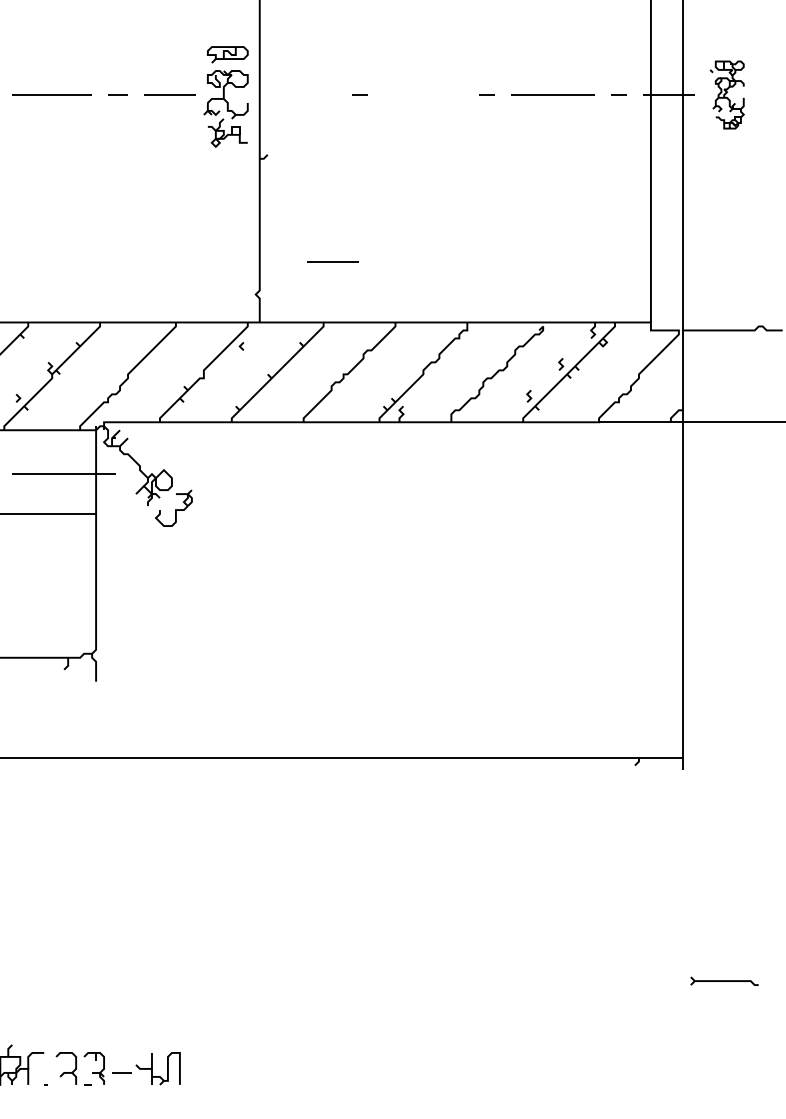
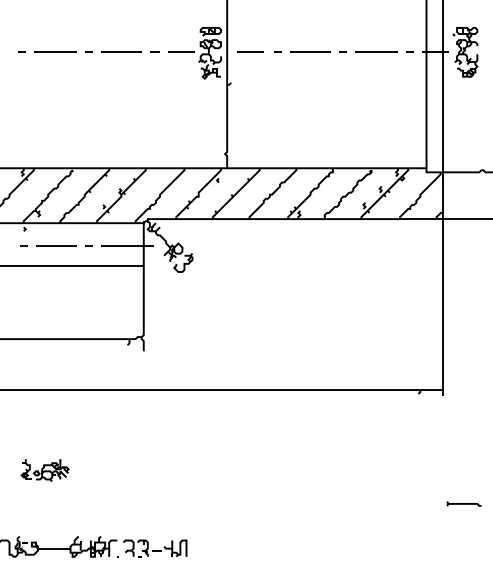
line: (423, 93) -> (310, 51), added
part: (727, 95) -> (465, 52), size x1.43
line: (333, 260) -> (250, 51), moved

